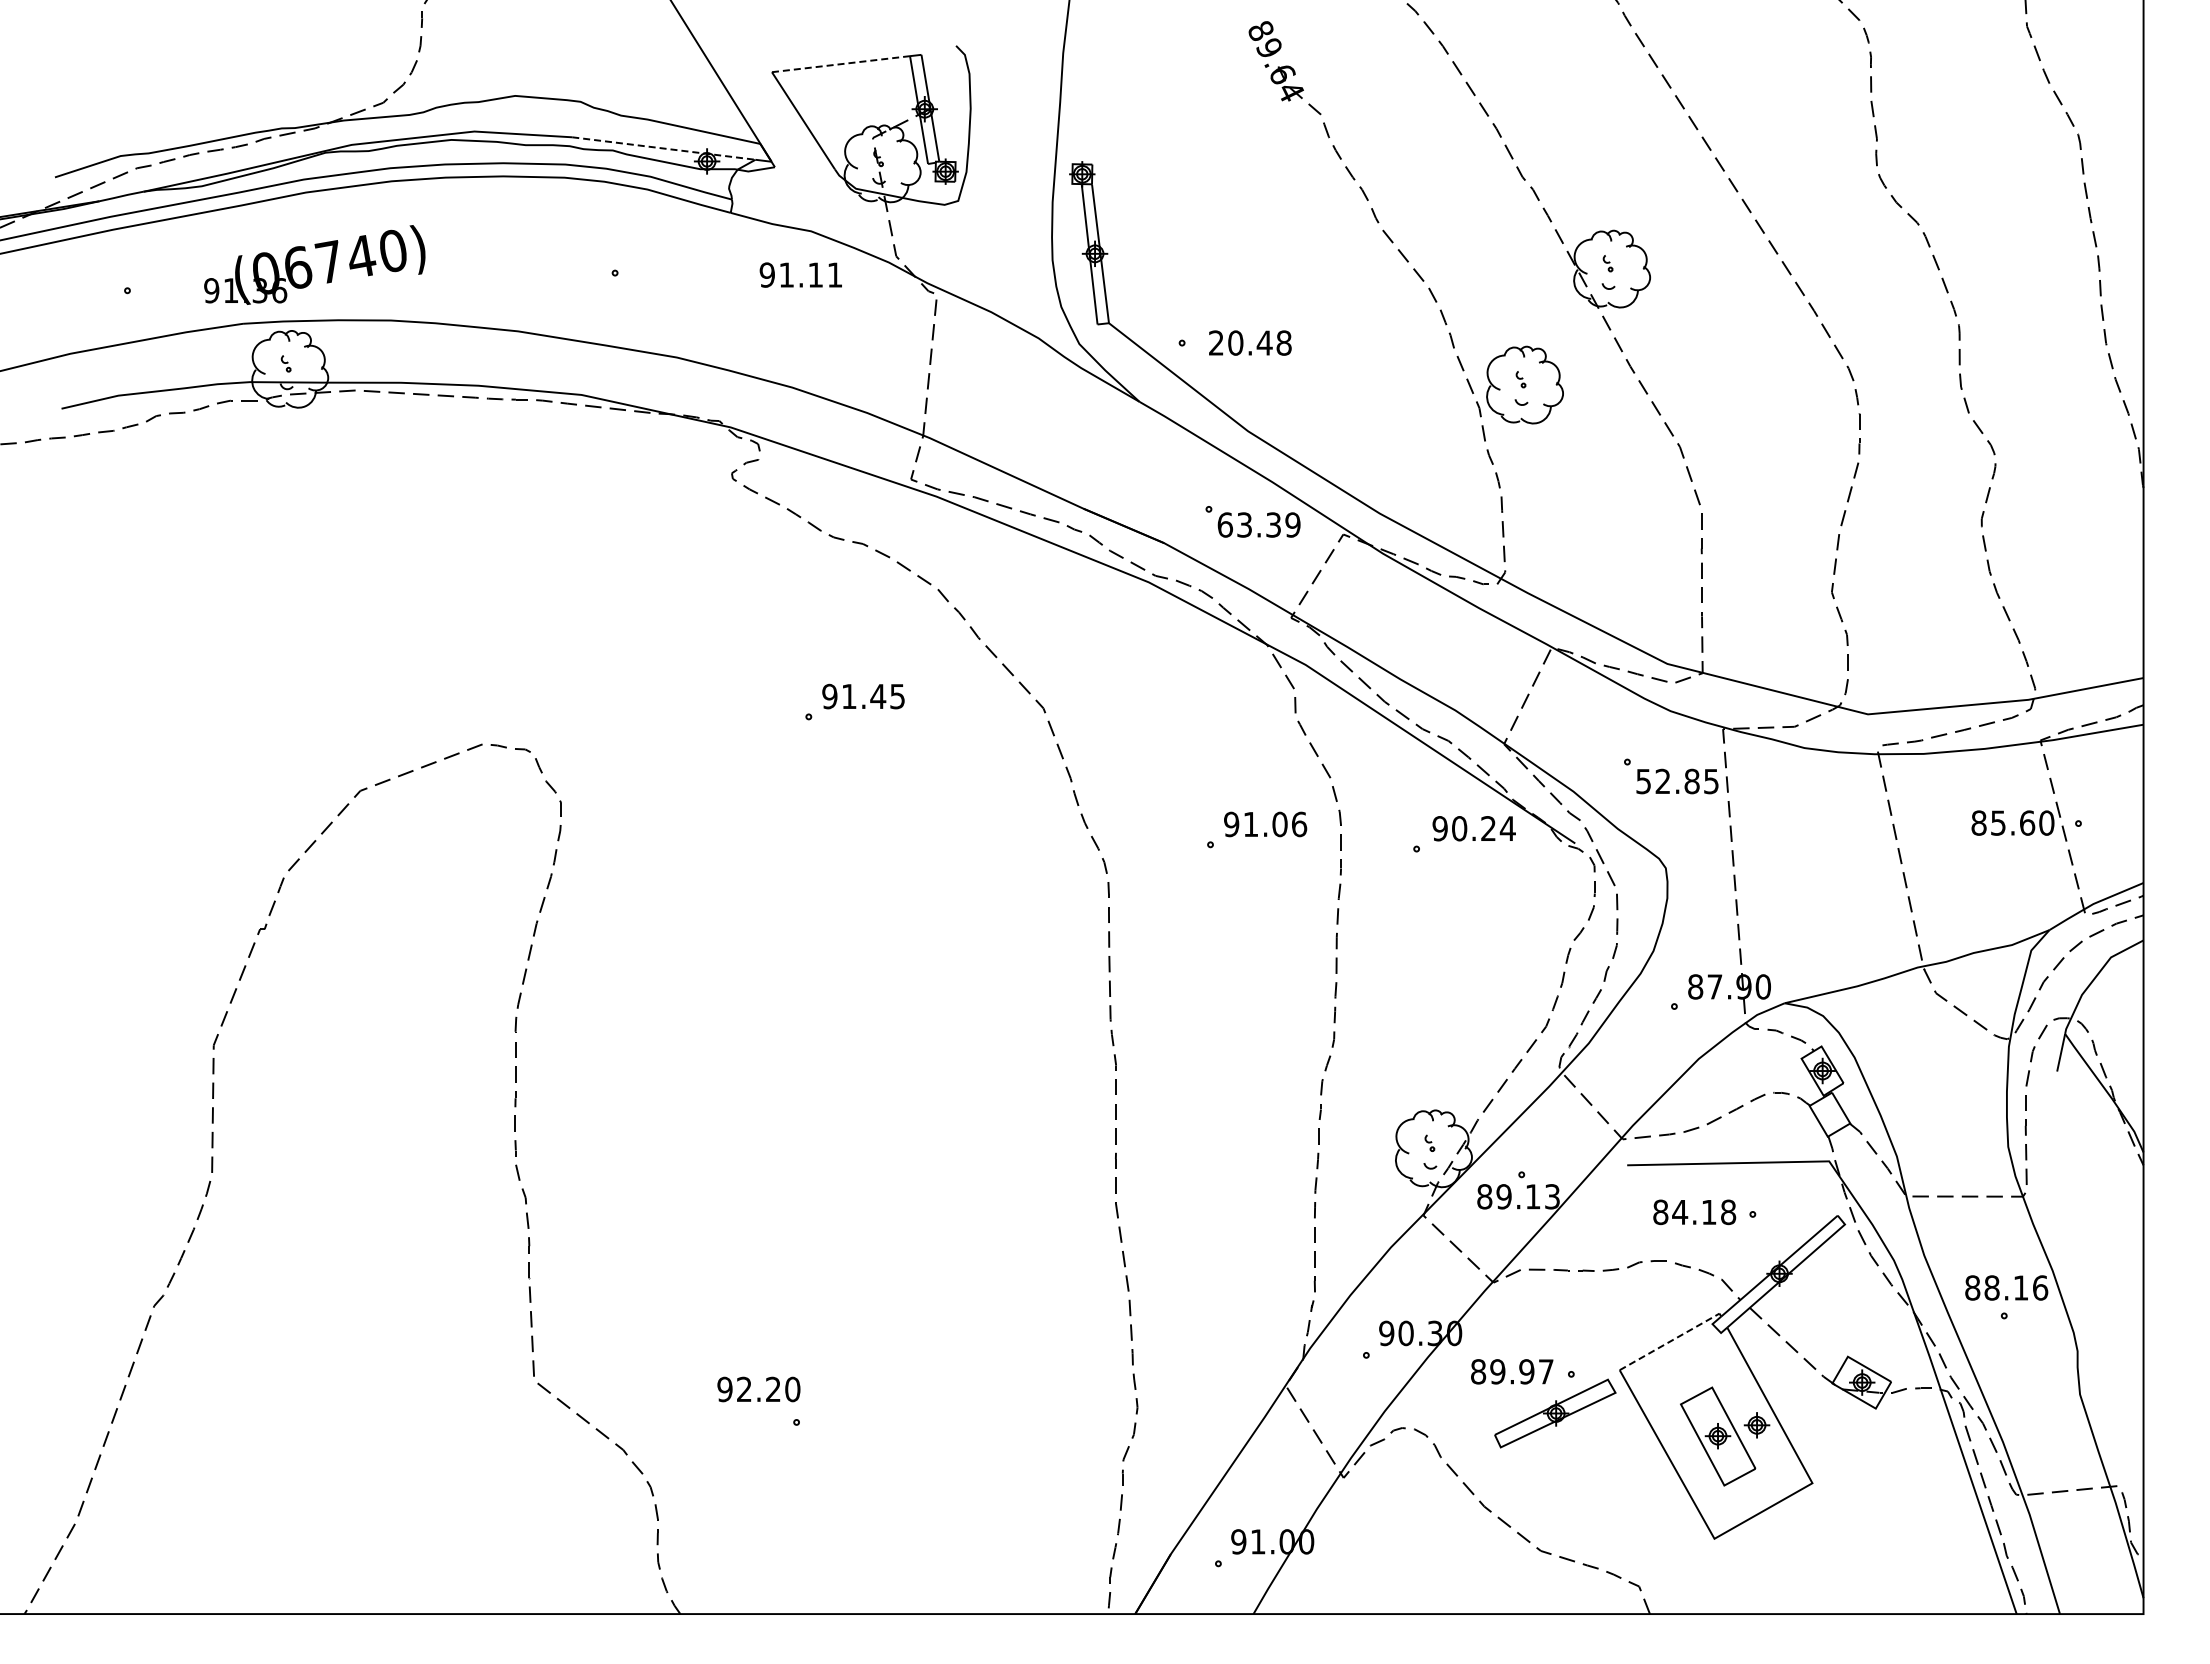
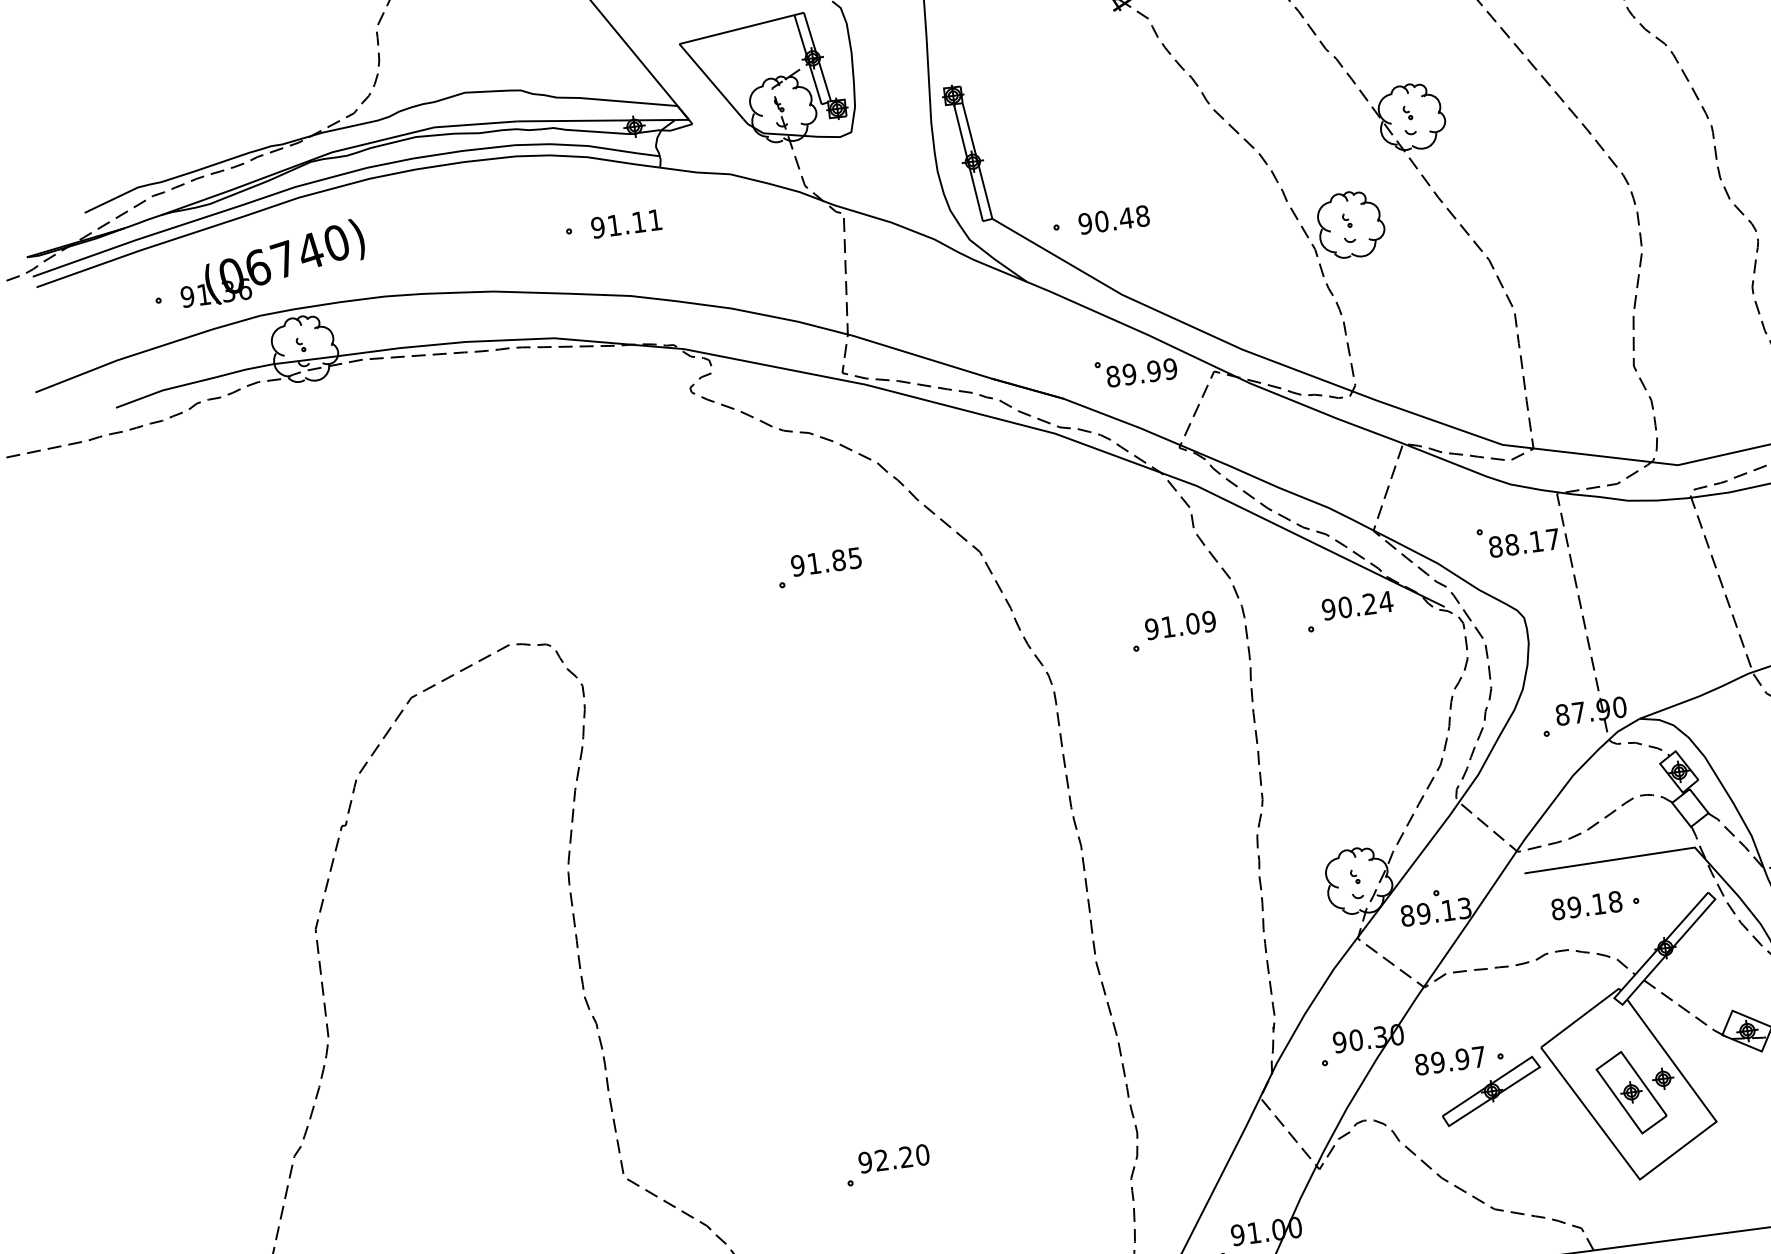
line: (841, 64) -> (737, 29), dashed -> solid
line: (664, 148) -> (597, 120), dashed -> solid
text: (314, 264) -> (271, 263), moved
text: (800, 274) -> (626, 223), moved
text: (1215, 342) -> (1084, 223), 20.48 -> 90.48
text: (1249, 524) -> (1133, 373), 63.39 -> 89.99
text: (878, 696) -> (839, 560), 91.45 -> 91.85
text: (1677, 781) -> (1524, 543), 52.85 -> 88.17
text: (1299, 824) -> (1209, 621), 91.06 -> 91.09
text: (1680, 1212) -> (1574, 907), 84.18 -> 89.18
line: (1670, 1341) -> (1580, 1017), dashed -> solid
text: (758, 1389) -> (893, 1158), moved

